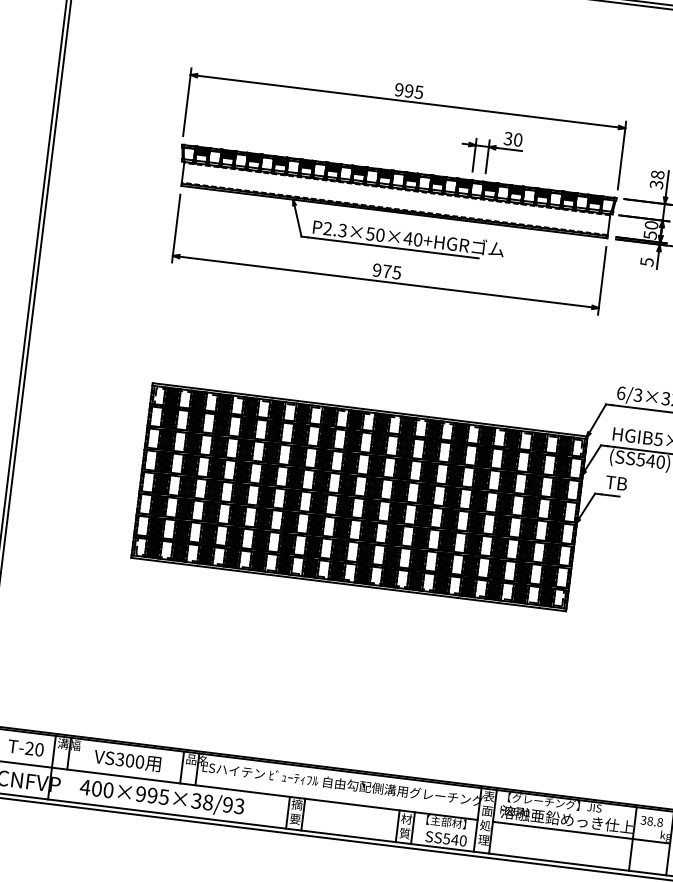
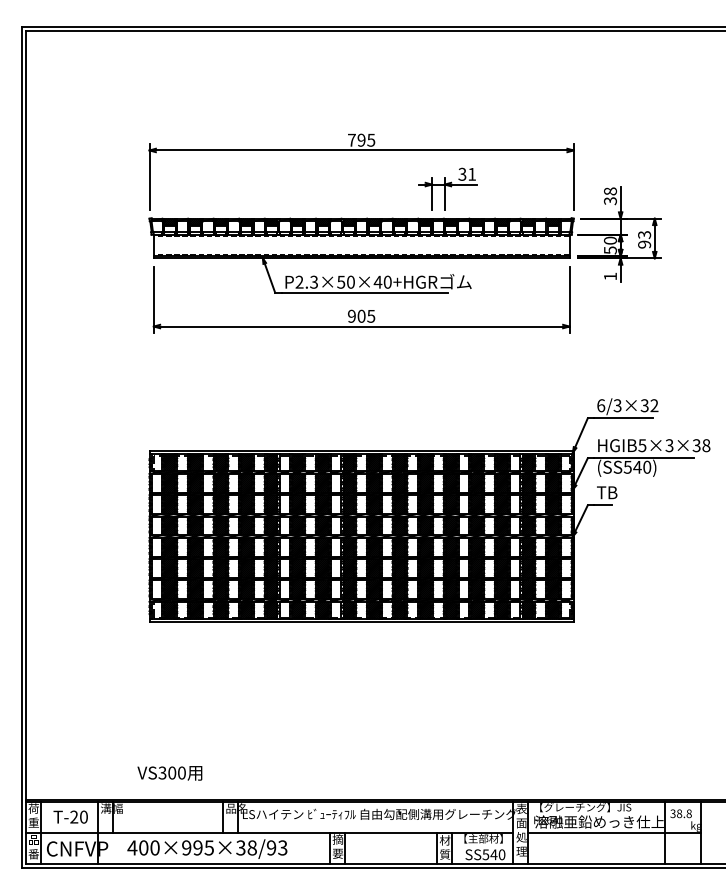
text: (398, 89) -> (351, 139), 995 -> 795
text: (518, 139) -> (472, 173), 30 -> 31
text: (647, 262) -> (610, 276), 5 -> 1
text: (387, 270) -> (361, 315), 975 -> 905
text: (127, 760) -> (169, 773), moved

